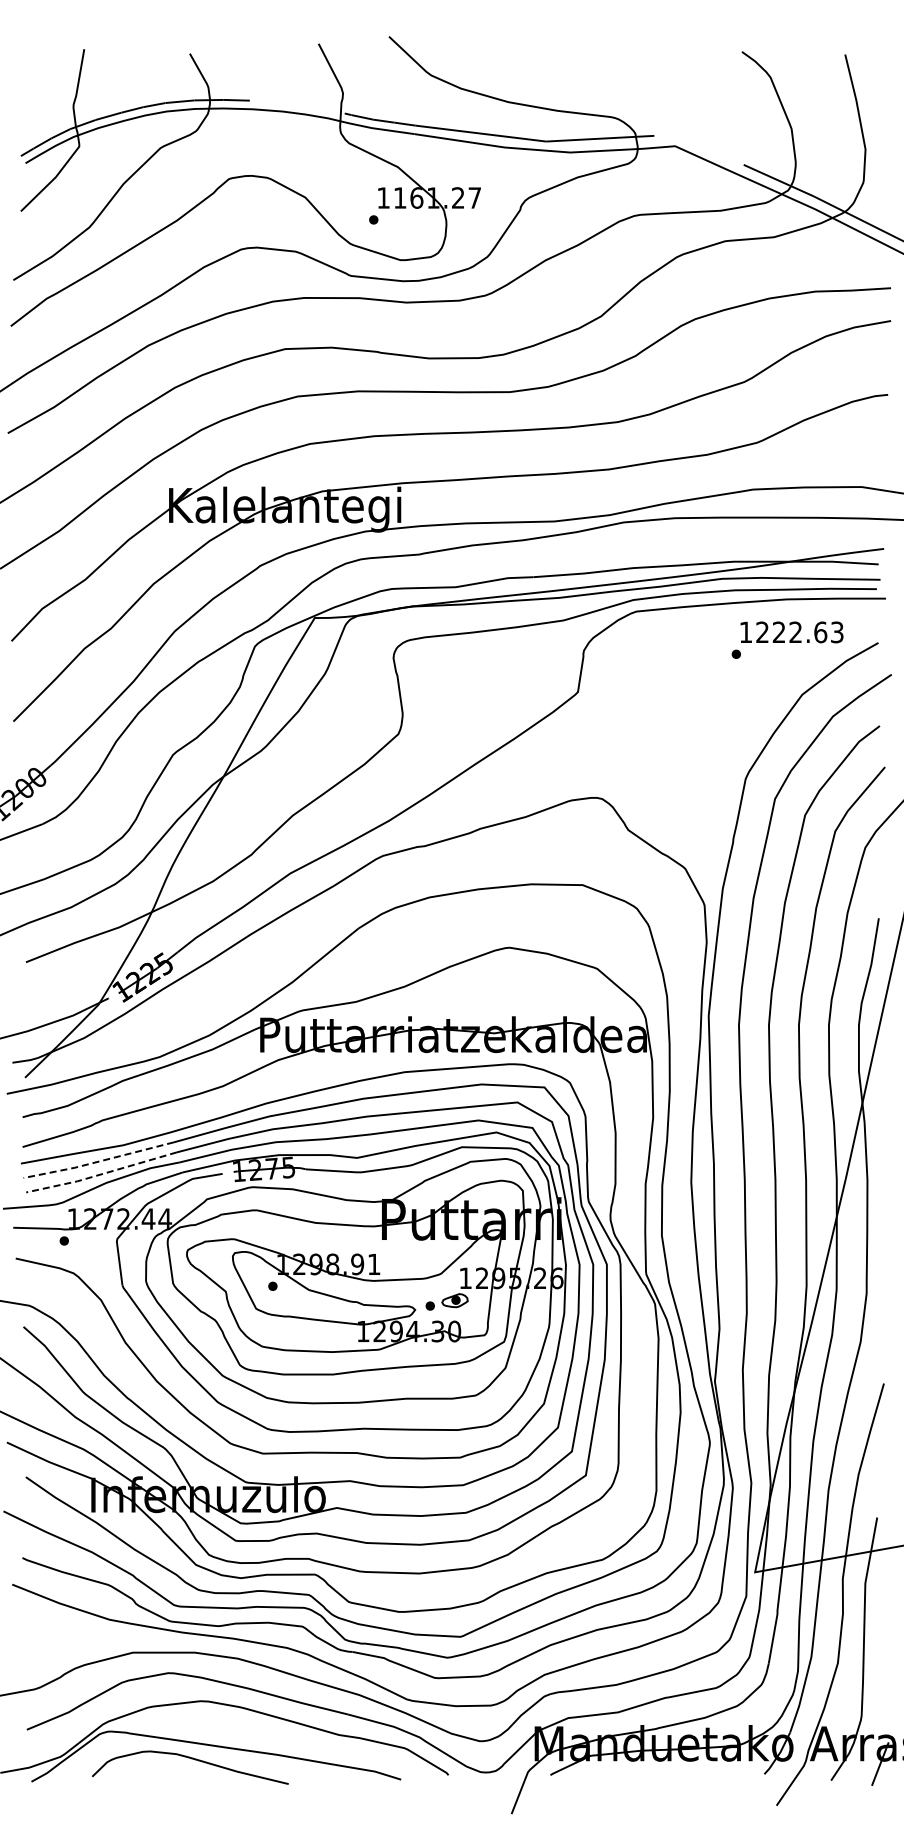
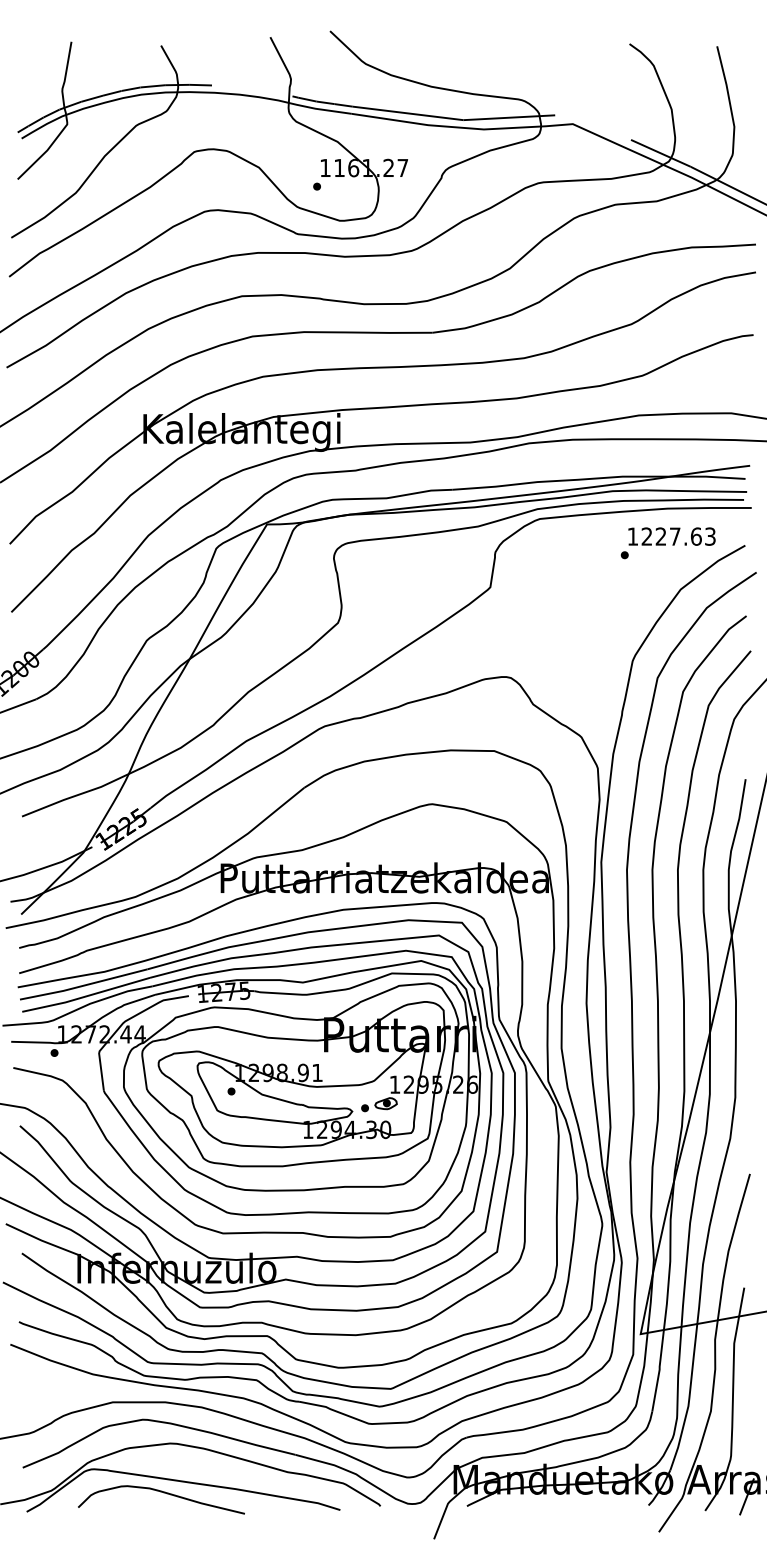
text: (795, 631) -> (674, 535), 1222.63 -> 1227.63
line: (98, 1161) -> (83, 985), dashed -> solid
line: (101, 1174) -> (86, 996), dashed -> solid

